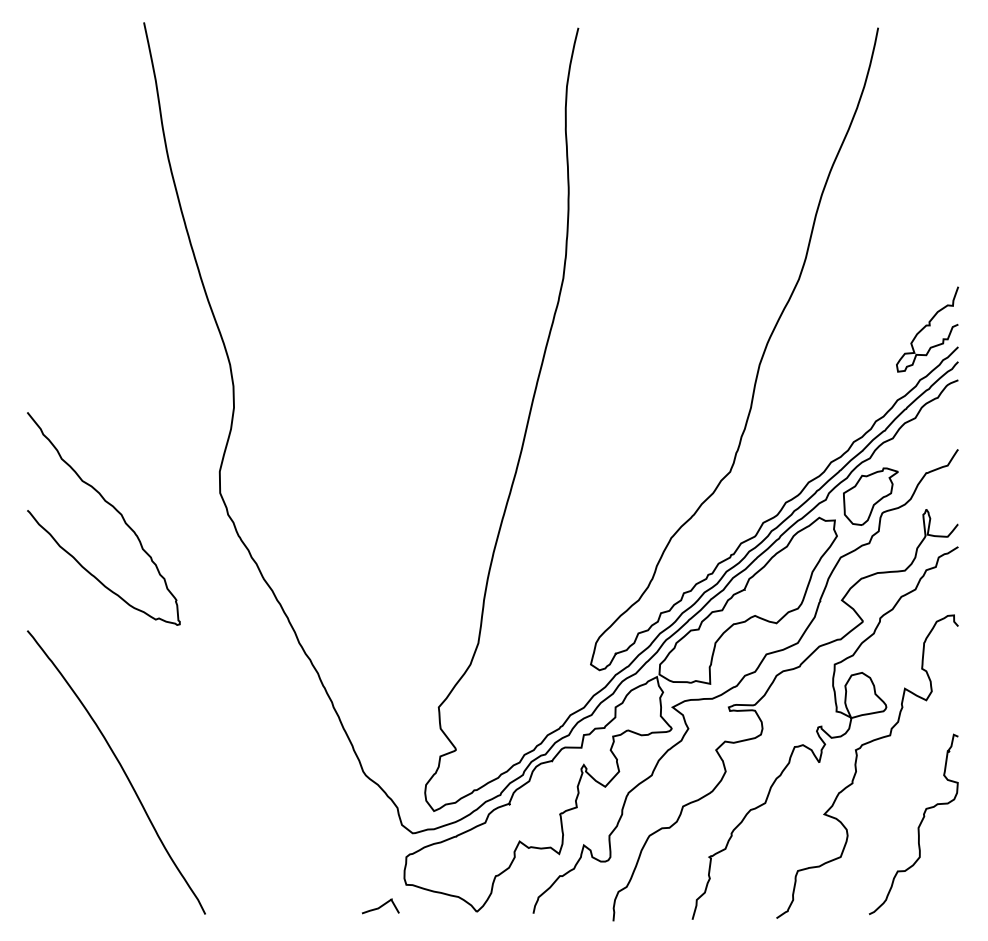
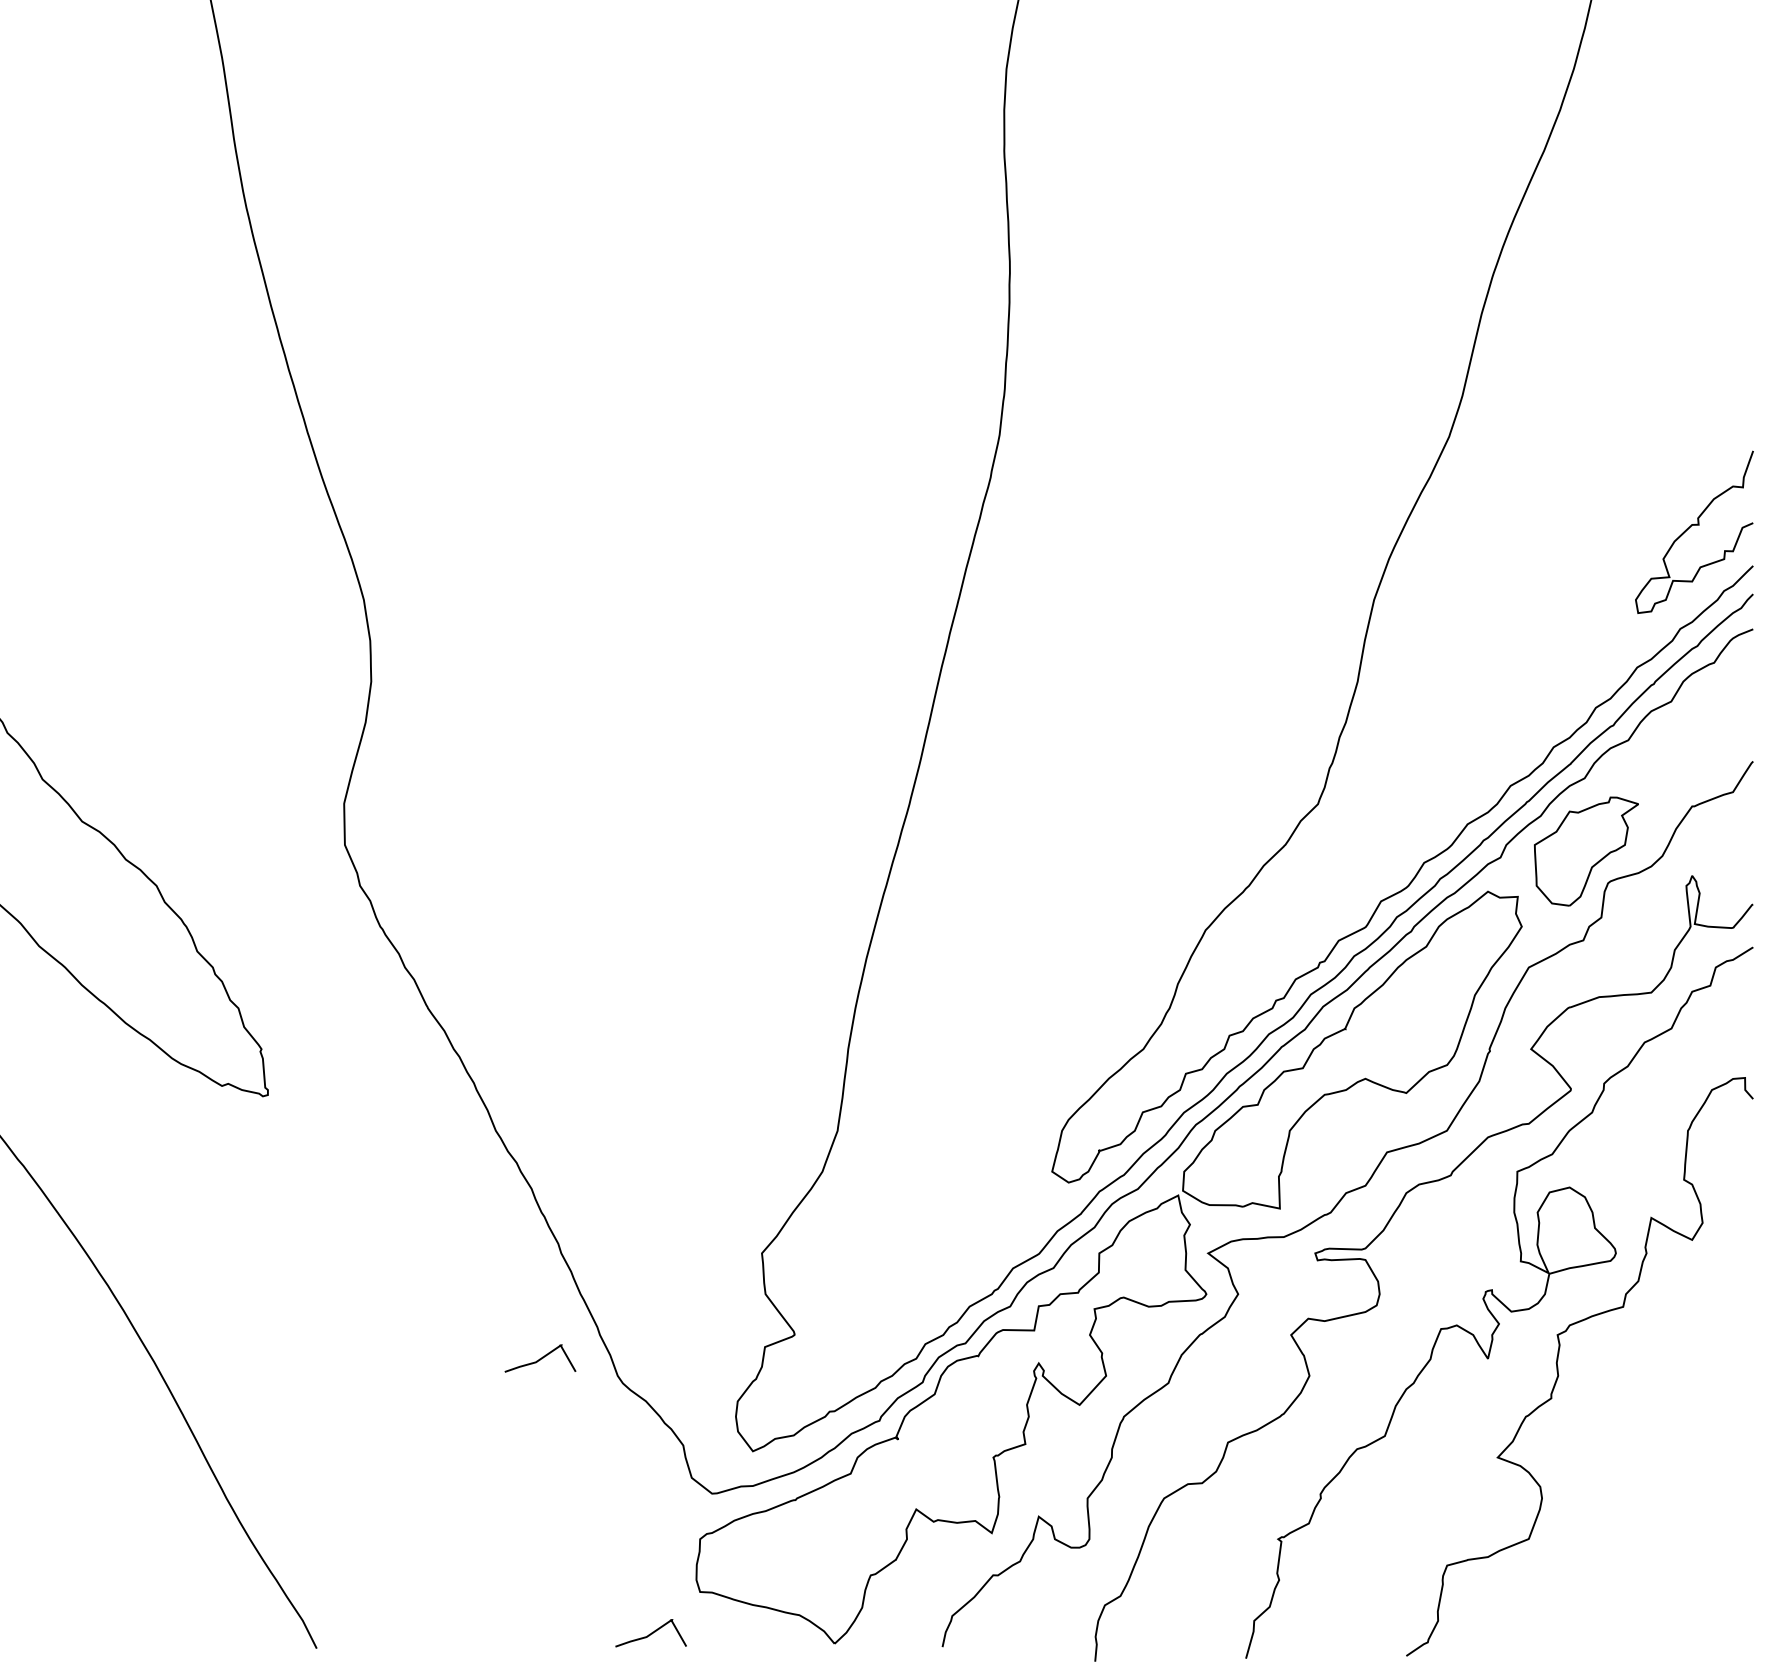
curve: (322, 762) -> (540, 1358), added
curve: (918, 825) -> (1677, 1478), removed

